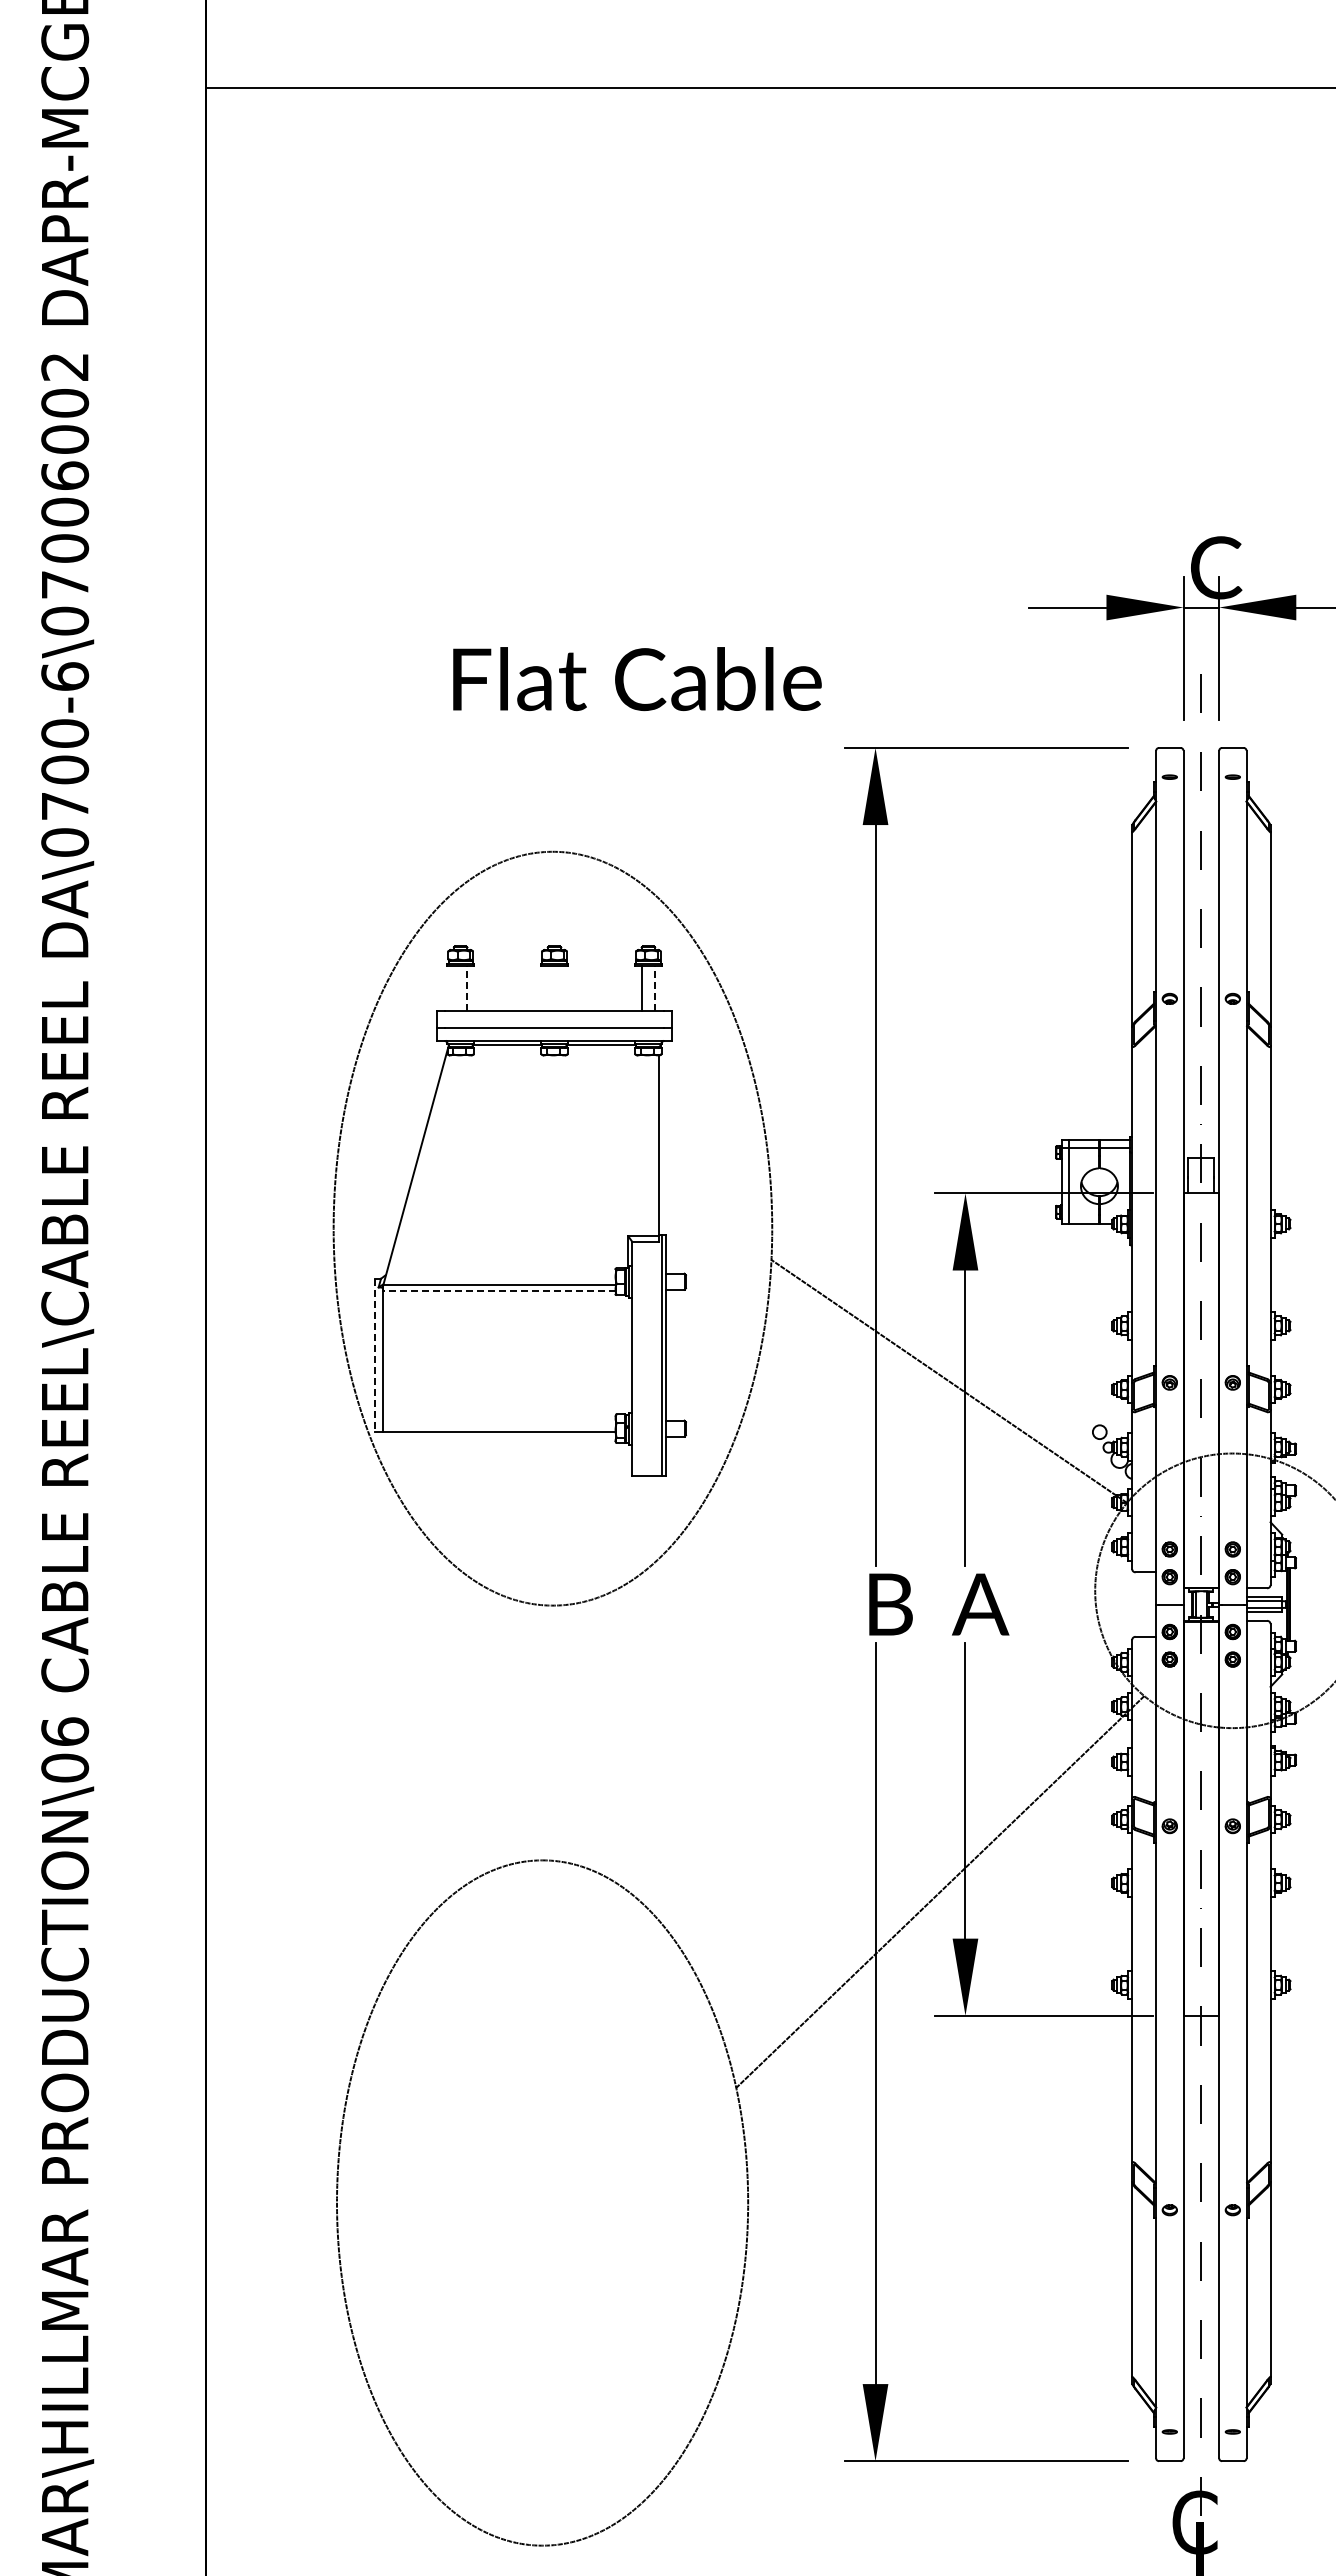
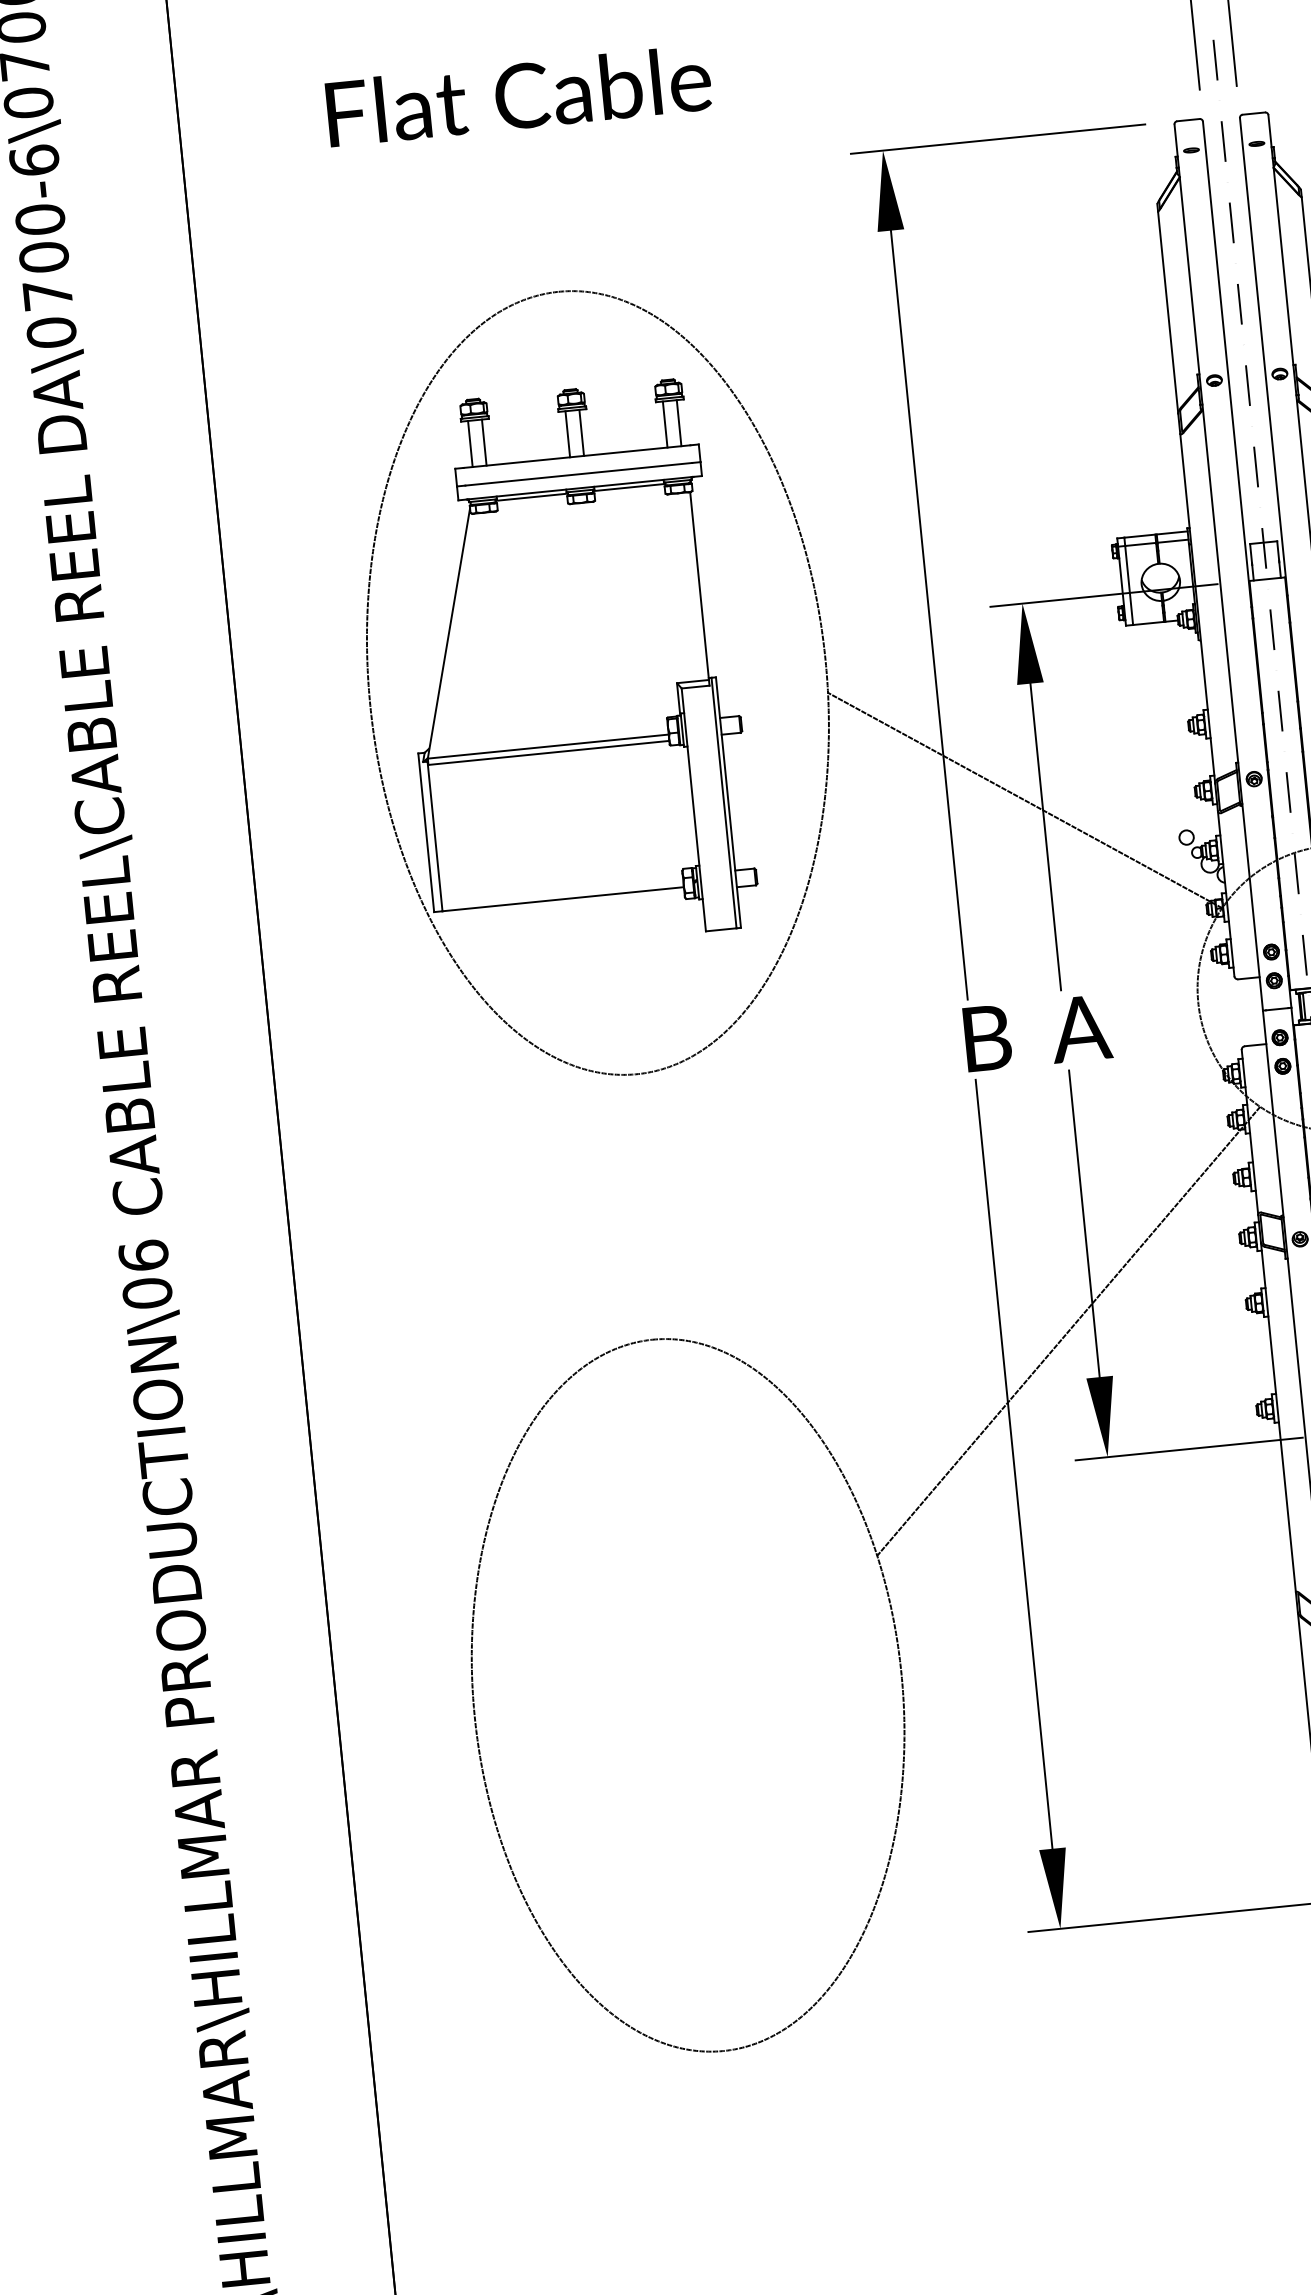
text: (637, 679) -> (519, 96), moved
line: (453, 988) -> (469, 443), added
line: (467, 988) -> (484, 442), dashed -> solid
line: (547, 988) -> (567, 434), added
line: (561, 988) -> (581, 432), added
line: (655, 988) -> (679, 423), dashed -> solid
line: (499, 1290) -> (548, 752), dashed -> solid
line: (374, 1355) -> (425, 833), dashed -> solid

